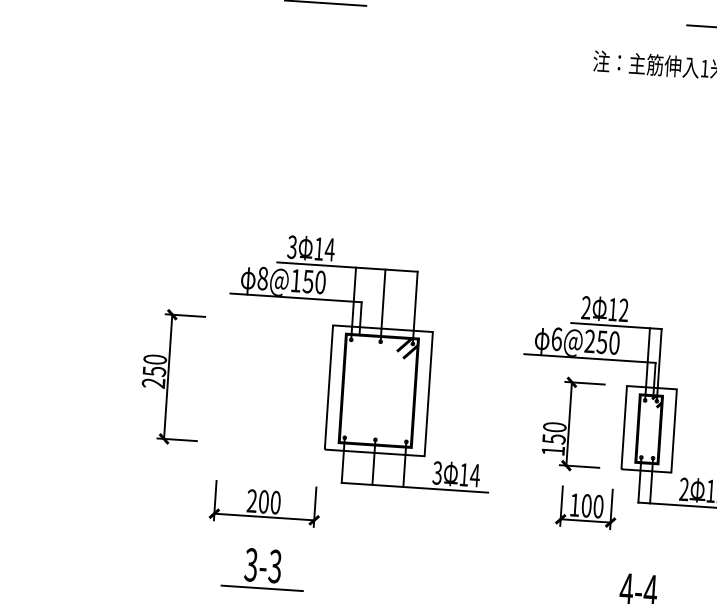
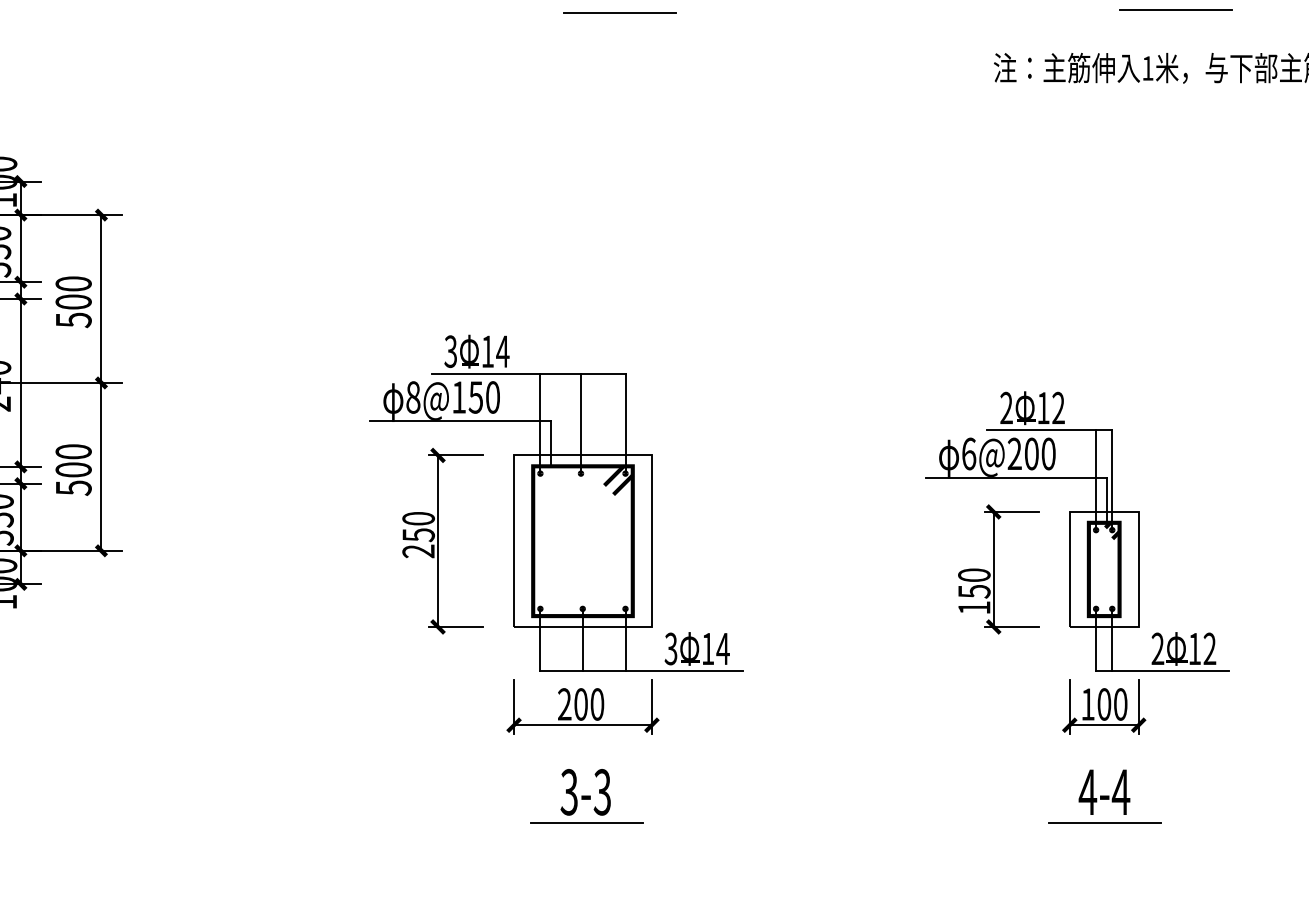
text: (602, 341) -> (1031, 453), 6@250 -> 6@200
part: (361, 361) -> (556, 502), moved
part: (586, 507) -> (1104, 706), moved

